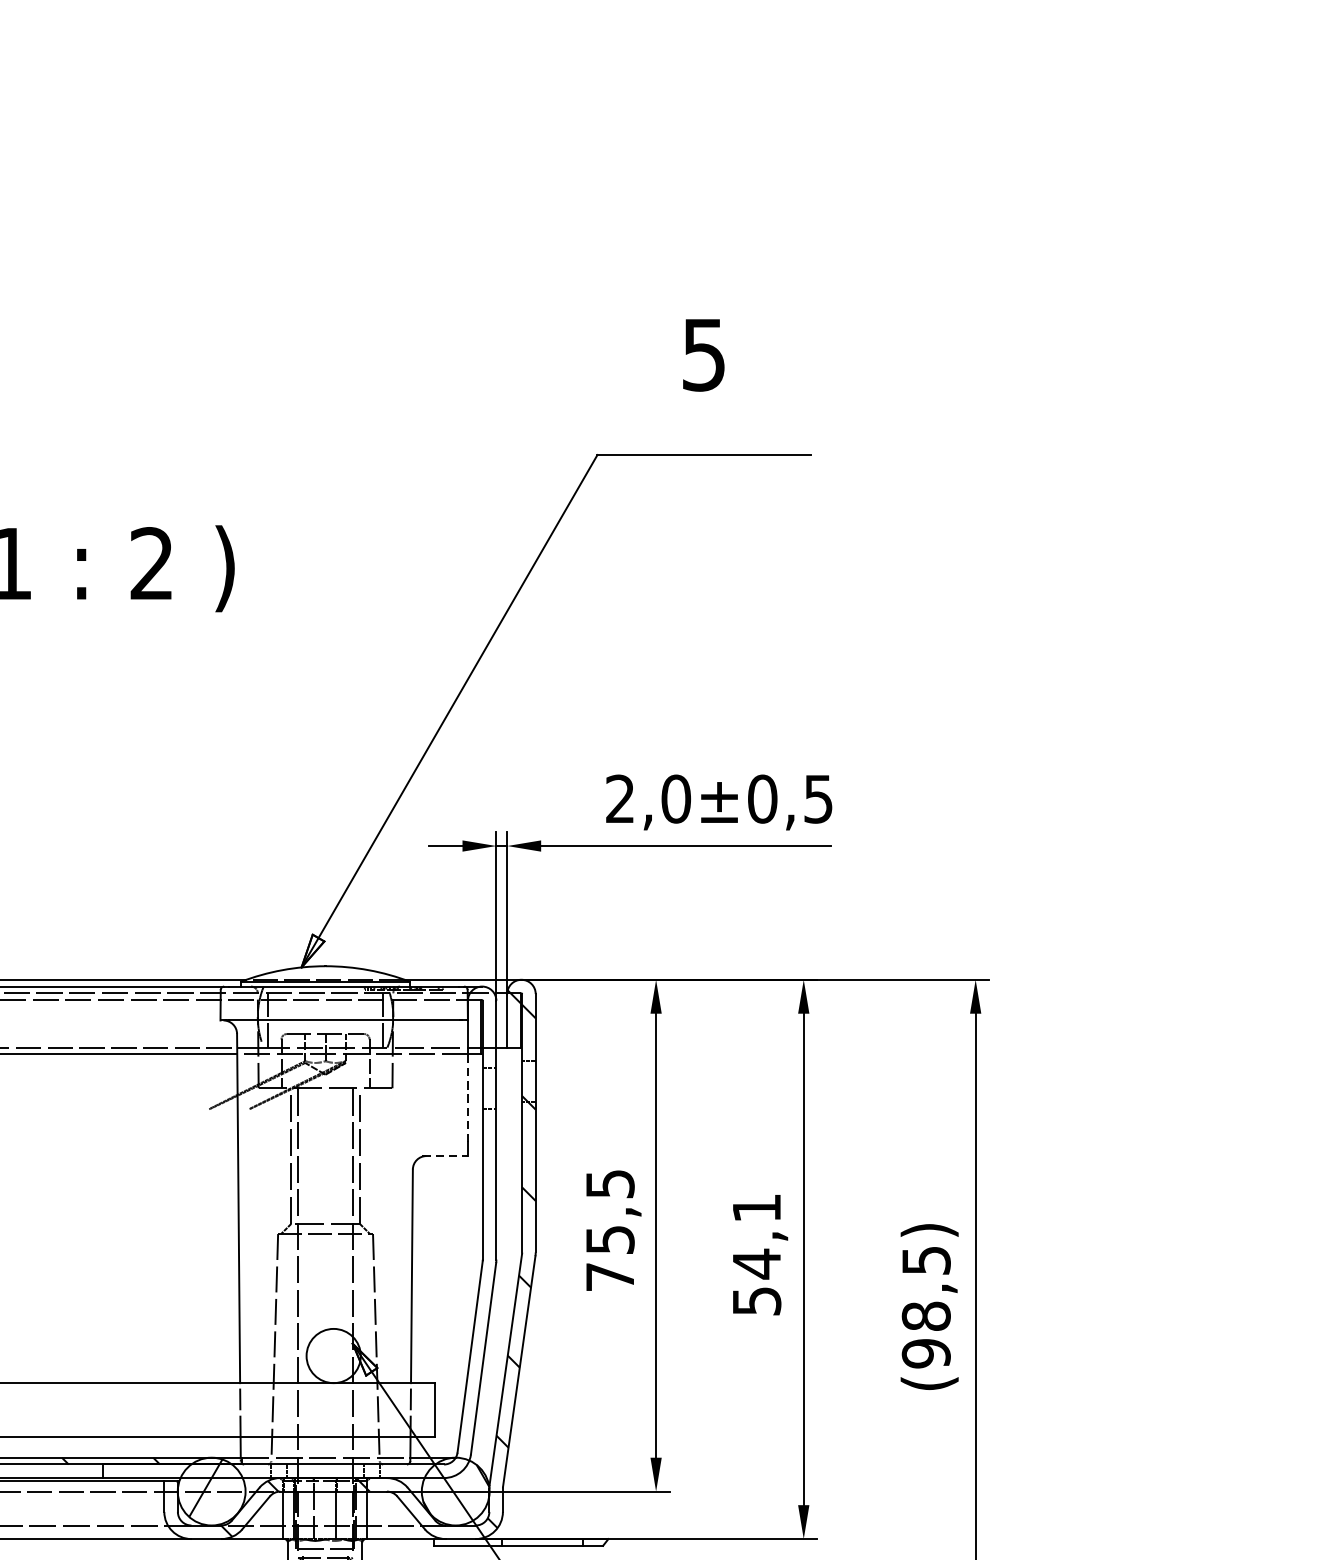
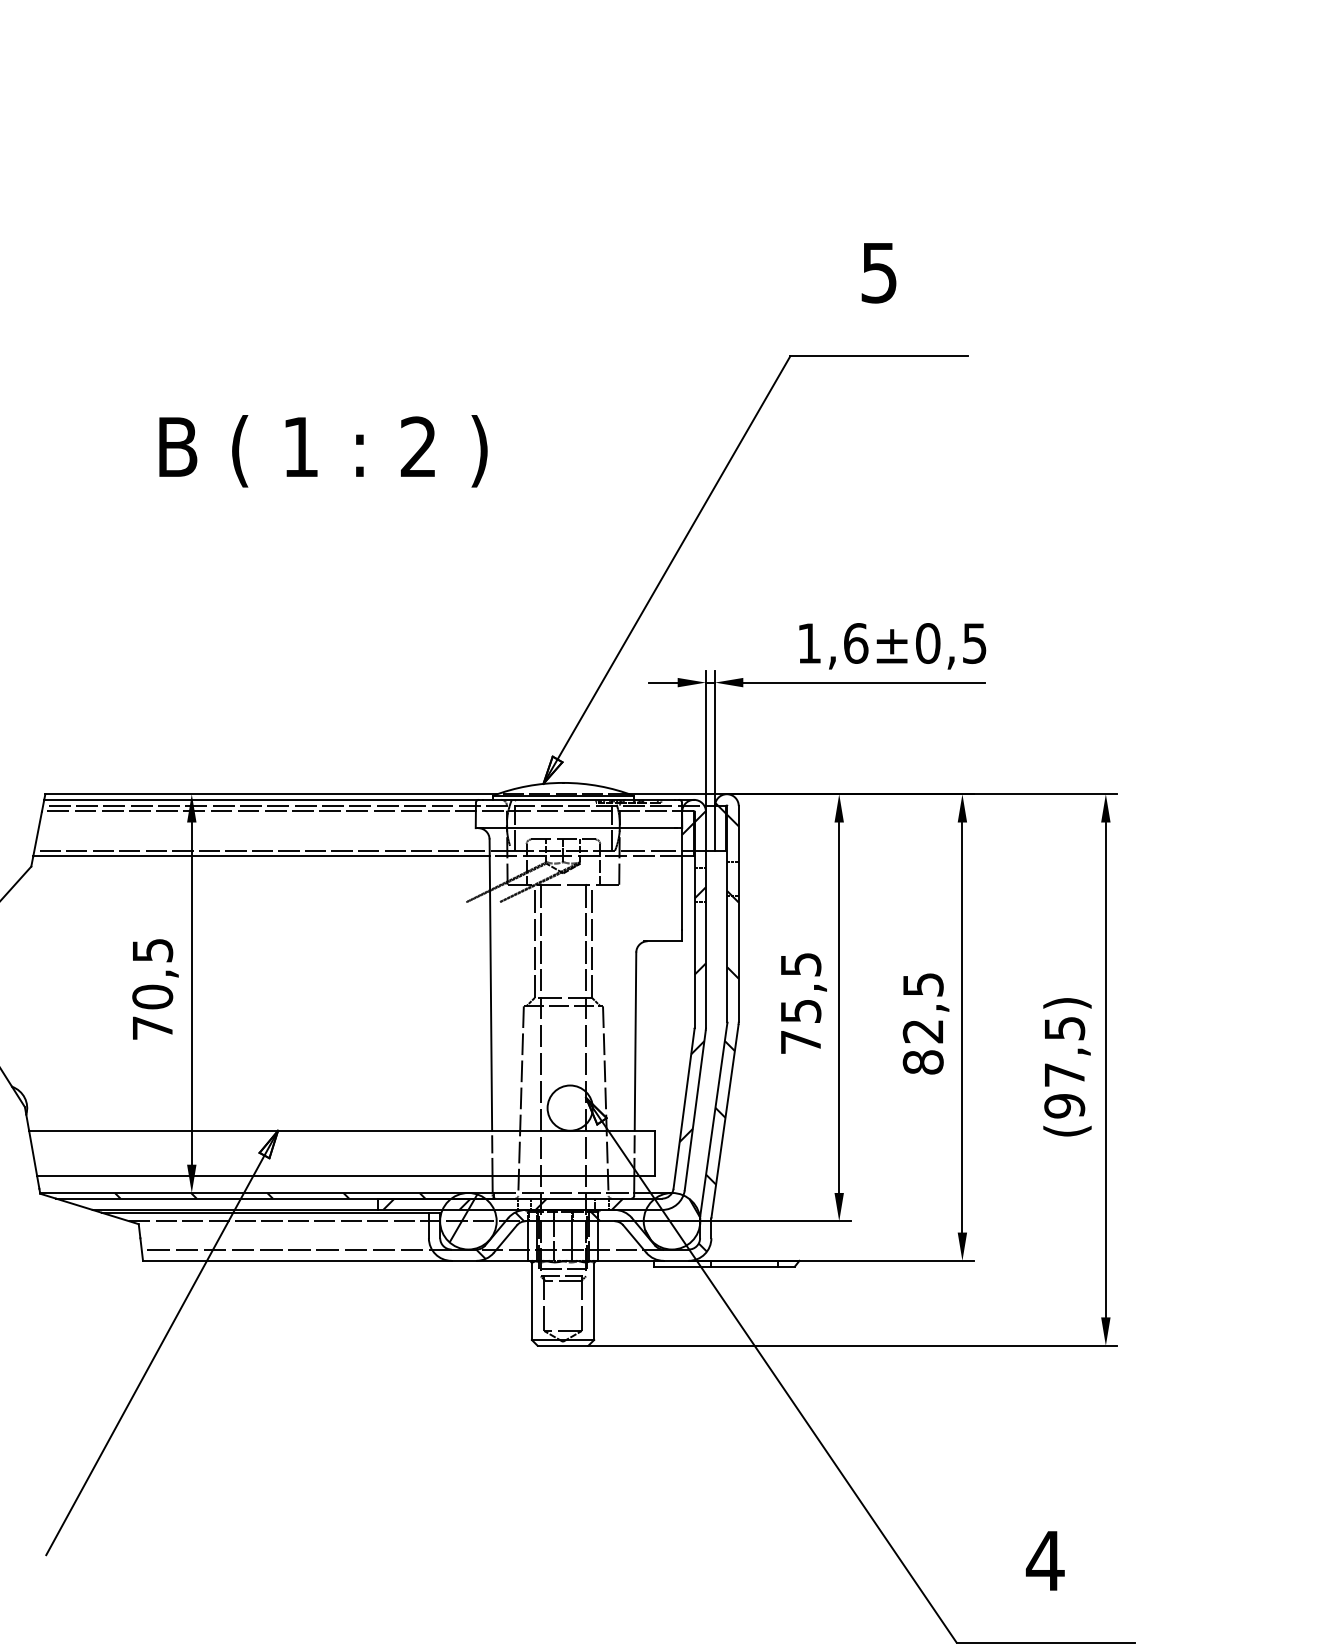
text: (648, 799) -> (832, 643), 2,0 -> 1,6
line: (468, 1098) -> (682, 893), dashed -> solid
line: (445, 1156) -> (663, 941), dashed -> solid
hatch: (302, 1239) -> (544, 1010), added
text: (755, 1254) -> (922, 1023), 54,1 -> 82,5
text: (926, 1315) -> (1064, 1074), (98,5) -> (97,5)

